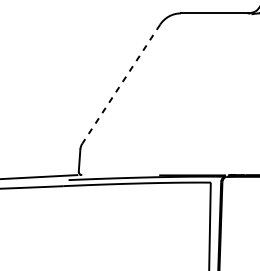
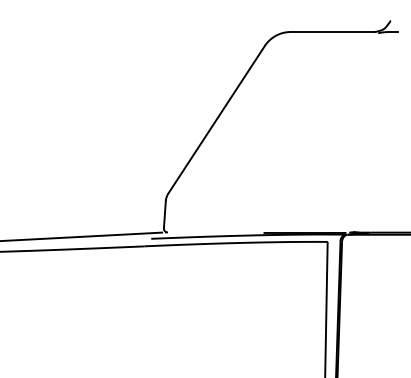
line: (121, 84) -> (216, 120), dashed -> solid

